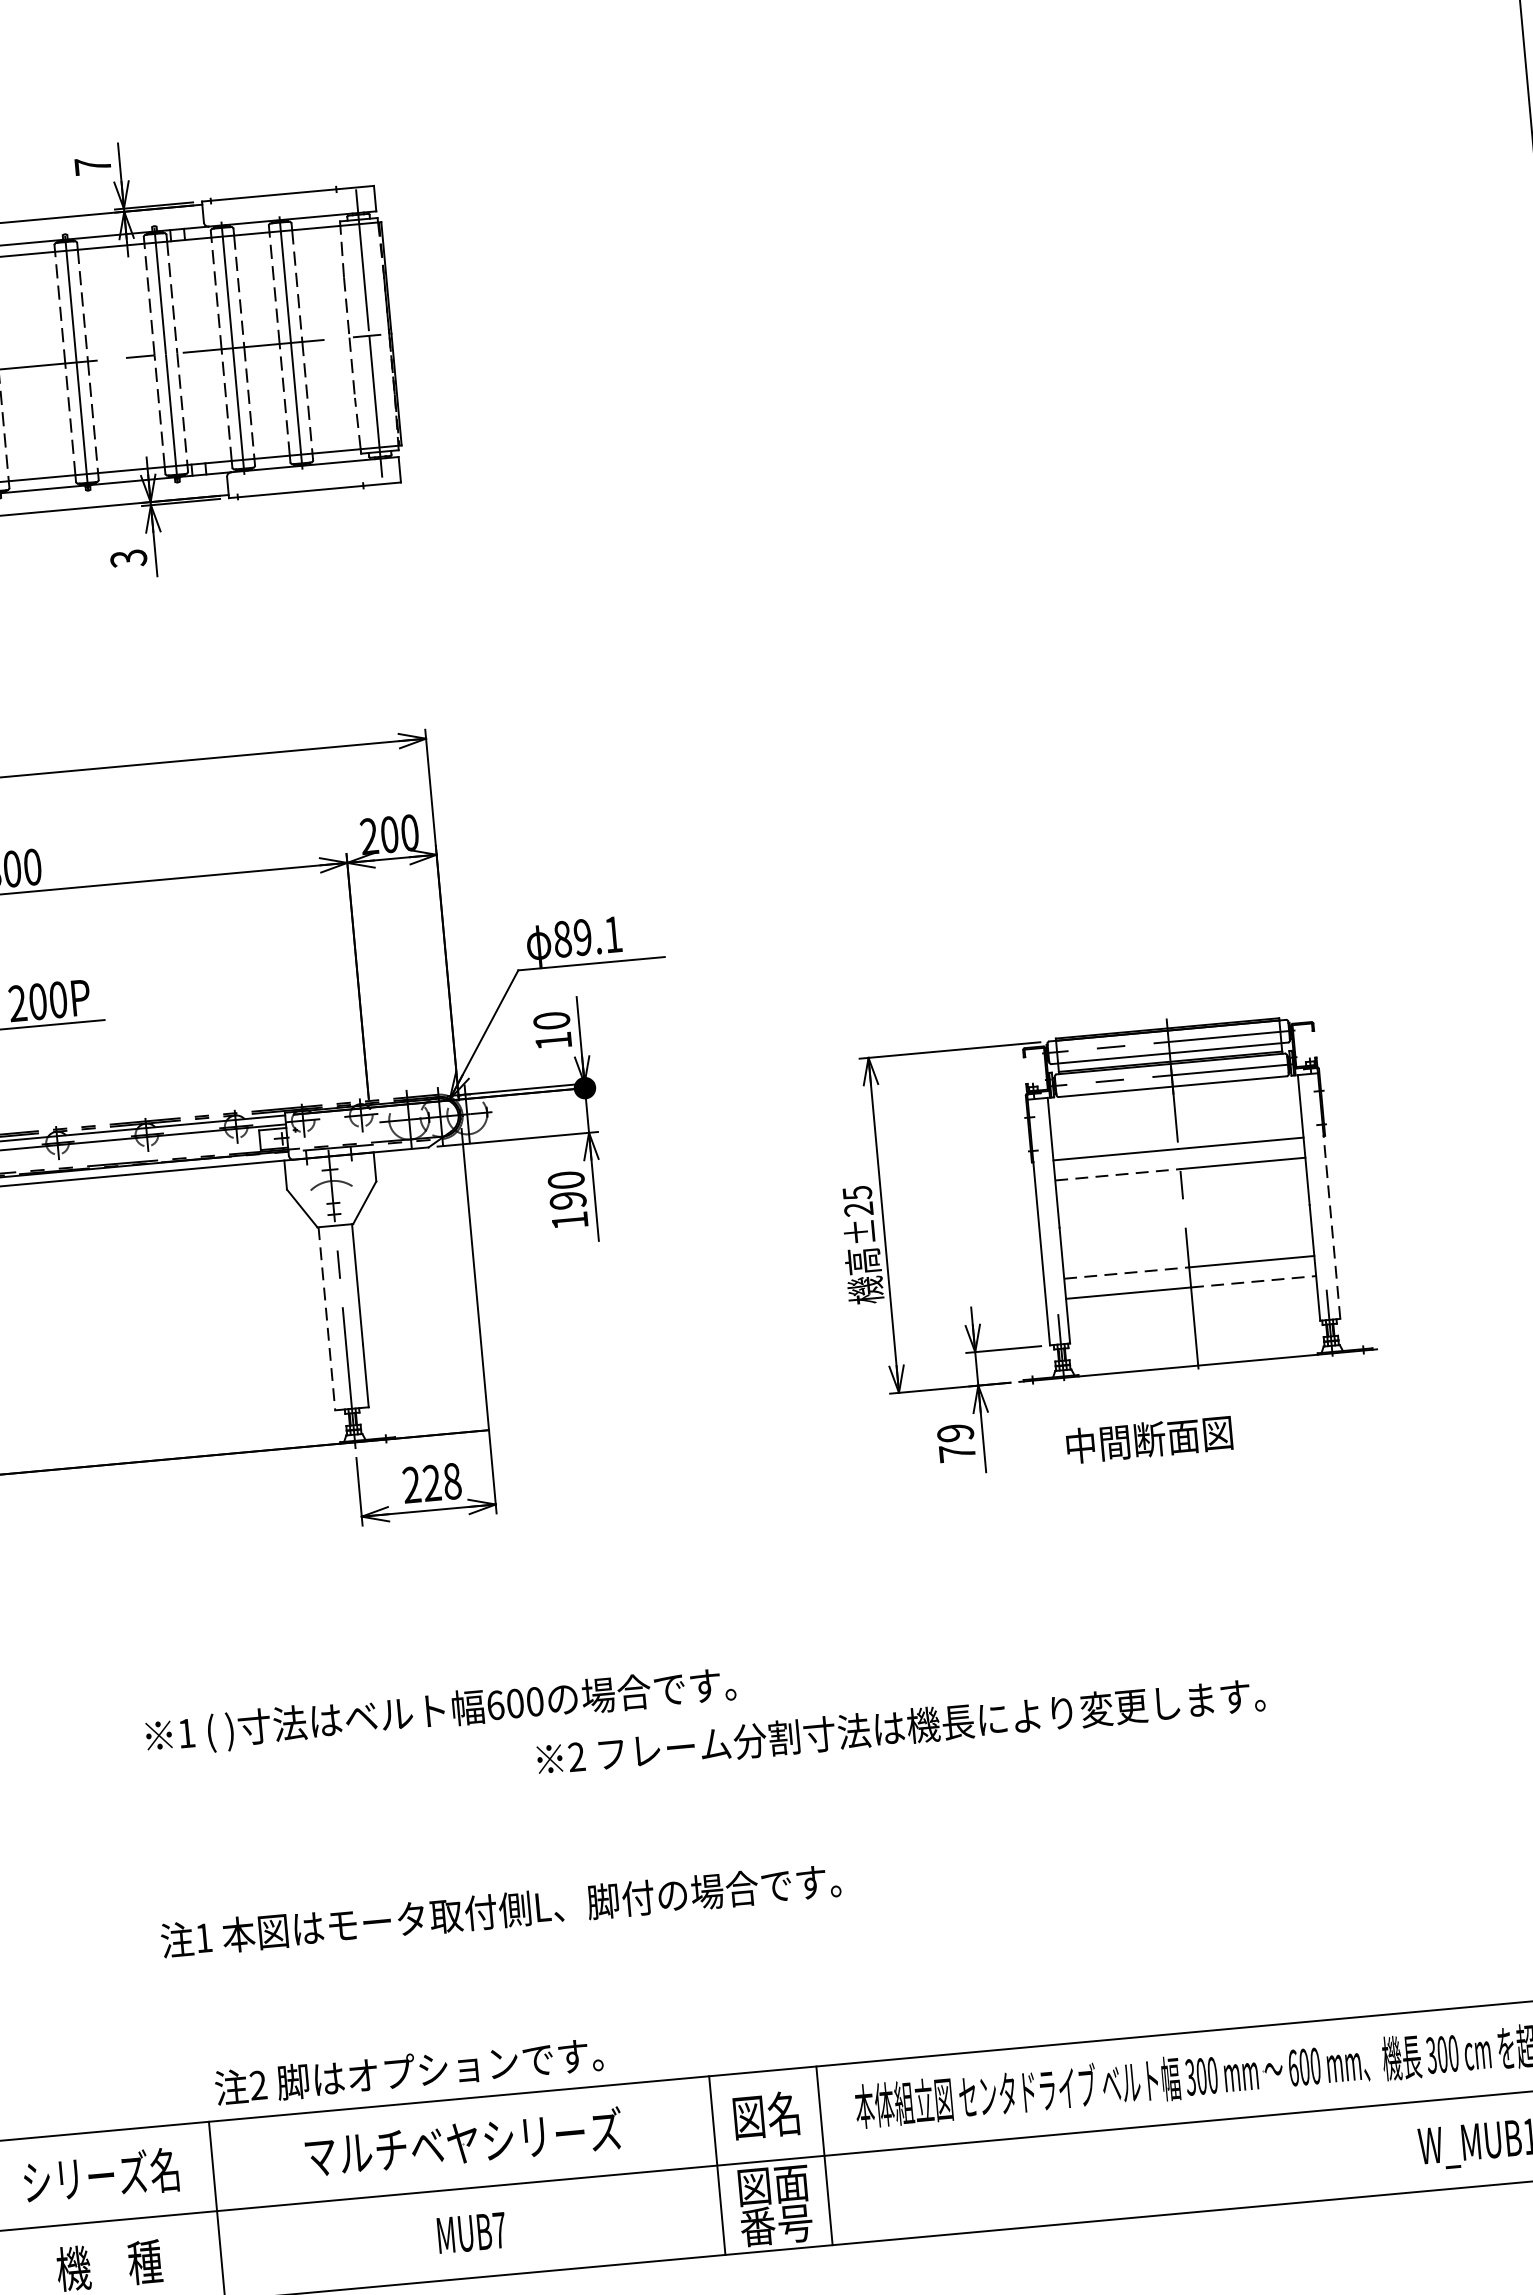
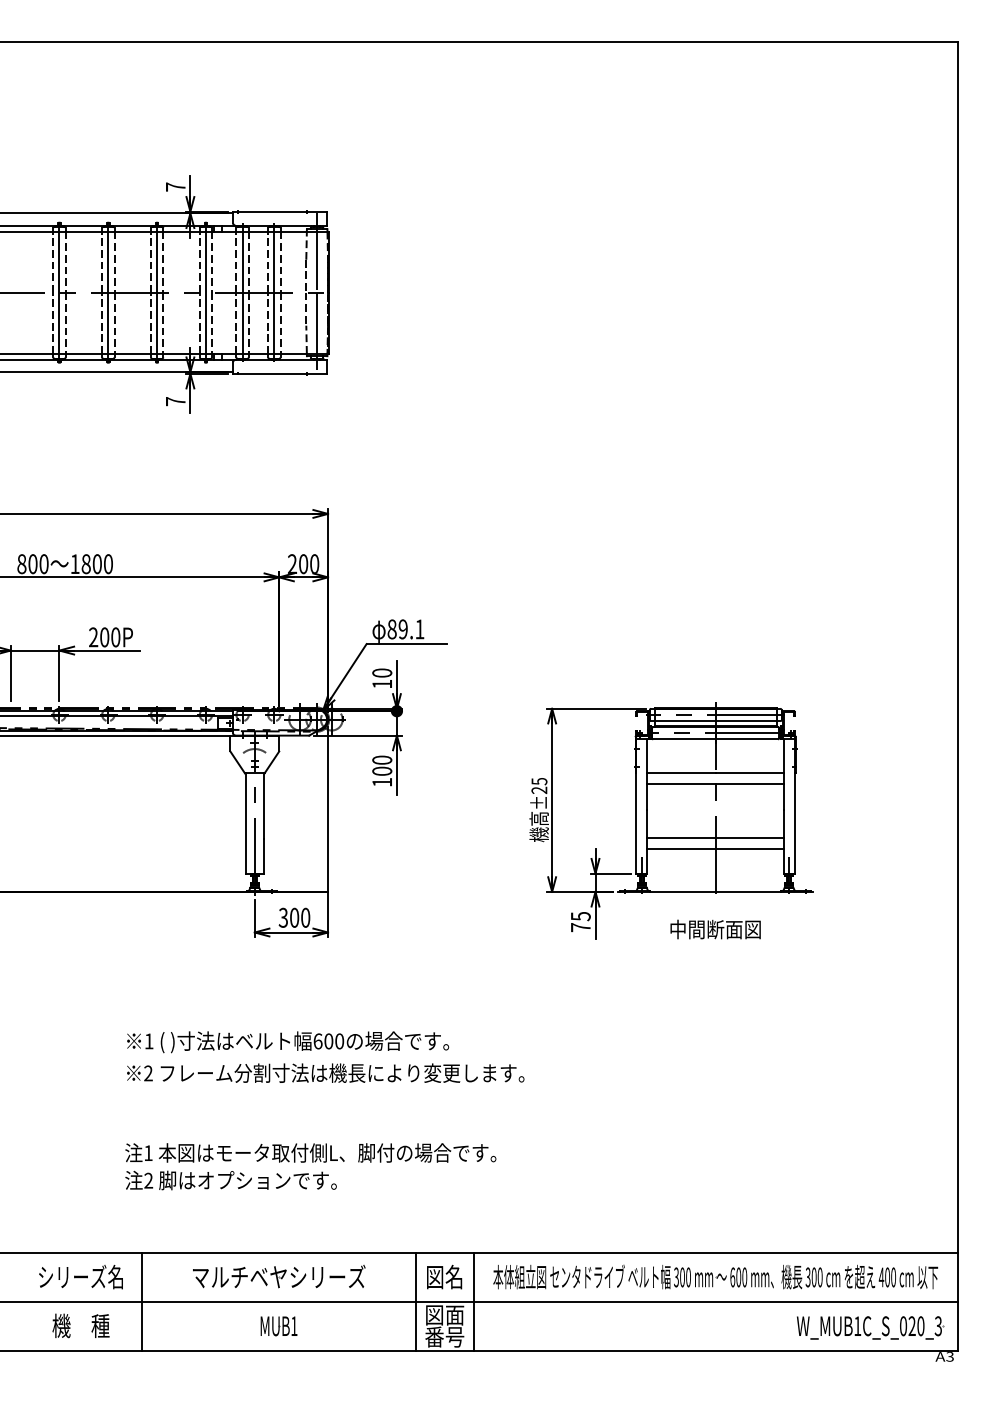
text: (128, 558) -> (175, 401), 3 -> 7
line: (1119, 1174) -> (682, 784), dashed -> solid
text: (568, 1199) -> (382, 770), 190 -> 100
line: (1332, 1227) -> (795, 823), dashed -> solid
line: (1128, 1273) -> (682, 838), dashed -> solid
line: (1254, 1282) -> (750, 849), dashed -> solid
line: (326, 1320) -> (245, 824), dashed -> solid
text: (954, 1433) -> (580, 916), 79 -> 75
text: (1149, 1439) -> (715, 929), moved
text: (431, 1482) -> (294, 917), 228 -> 300
text: (900, 1725) -> (325, 1072), moved
text: (408, 2071) -> (230, 1180), moved
text: (499, 2229) -> (294, 1325), MUB7 -> MUB1

